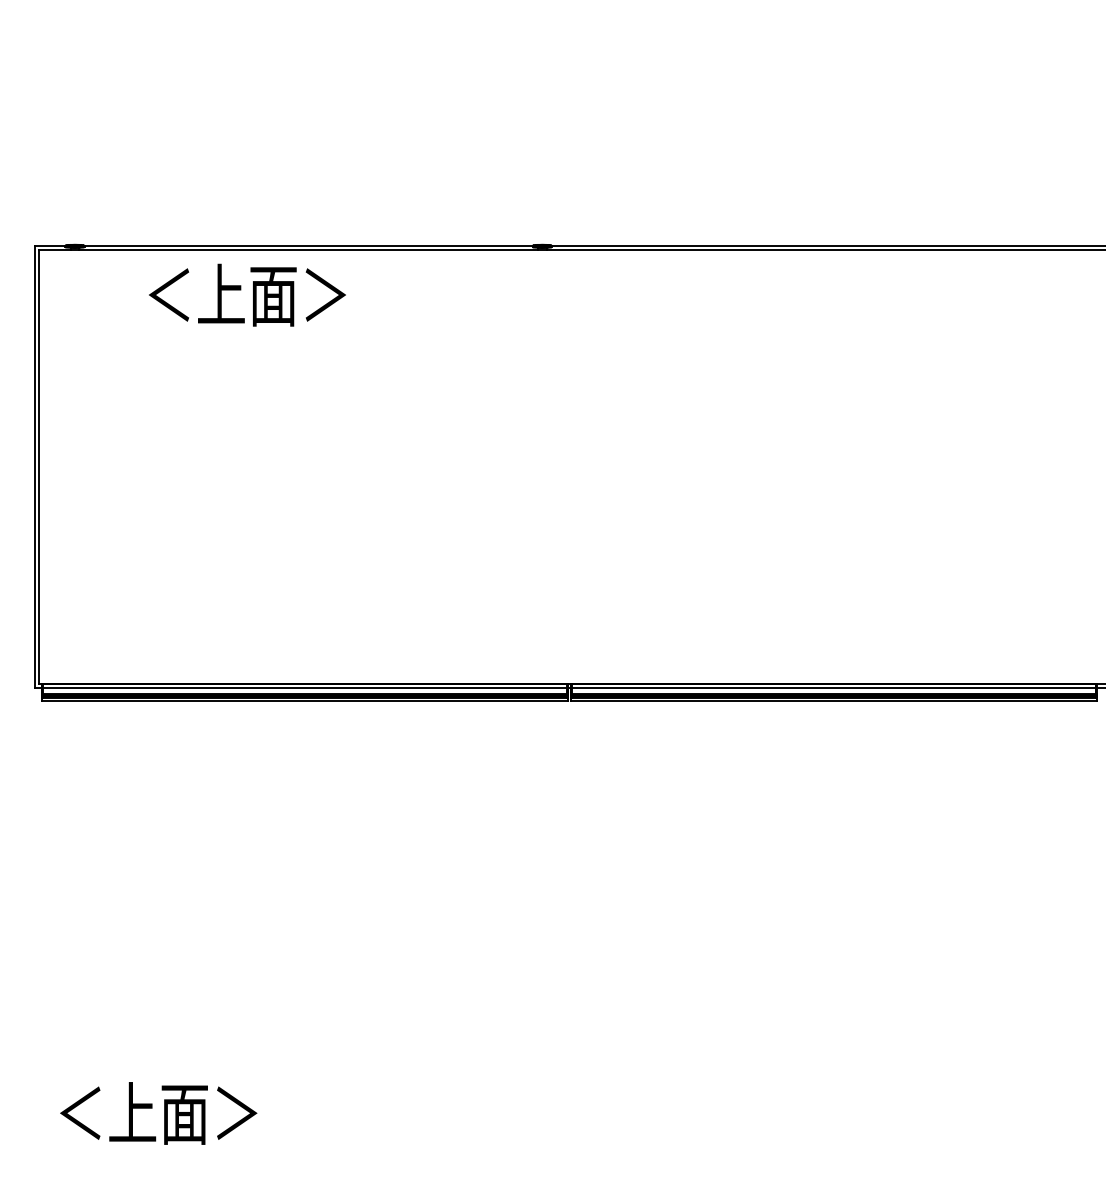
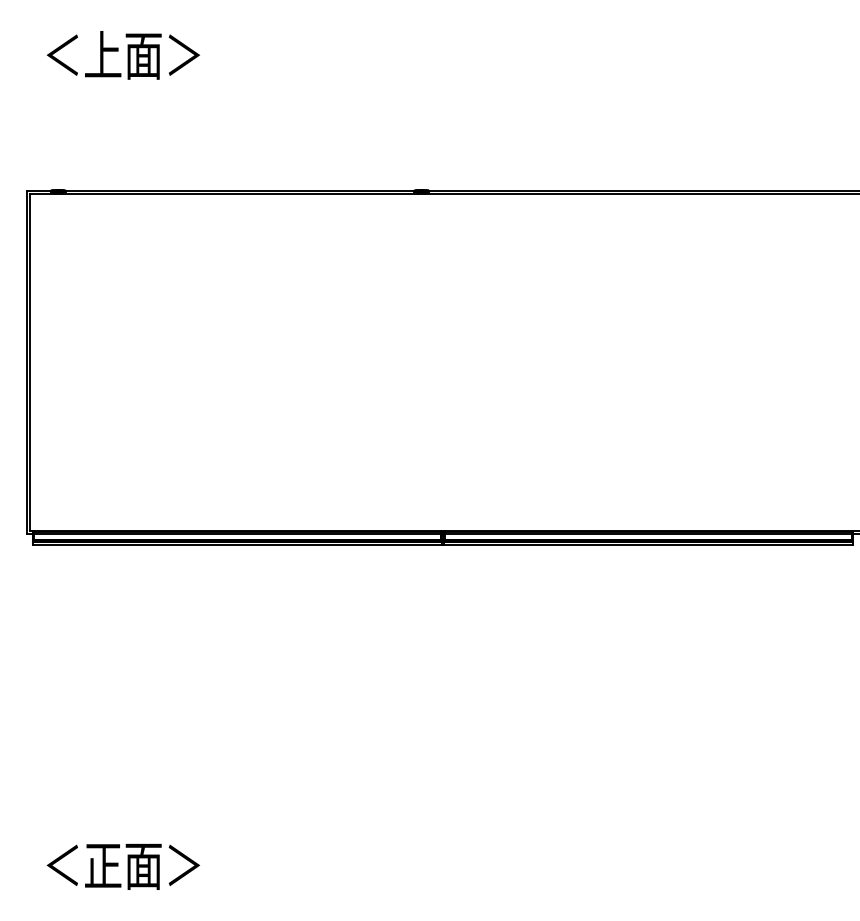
text: (246, 295) -> (122, 55), moved
text: (133, 1112) -> (103, 864), ＜上面＞ -> ＜正面＞

